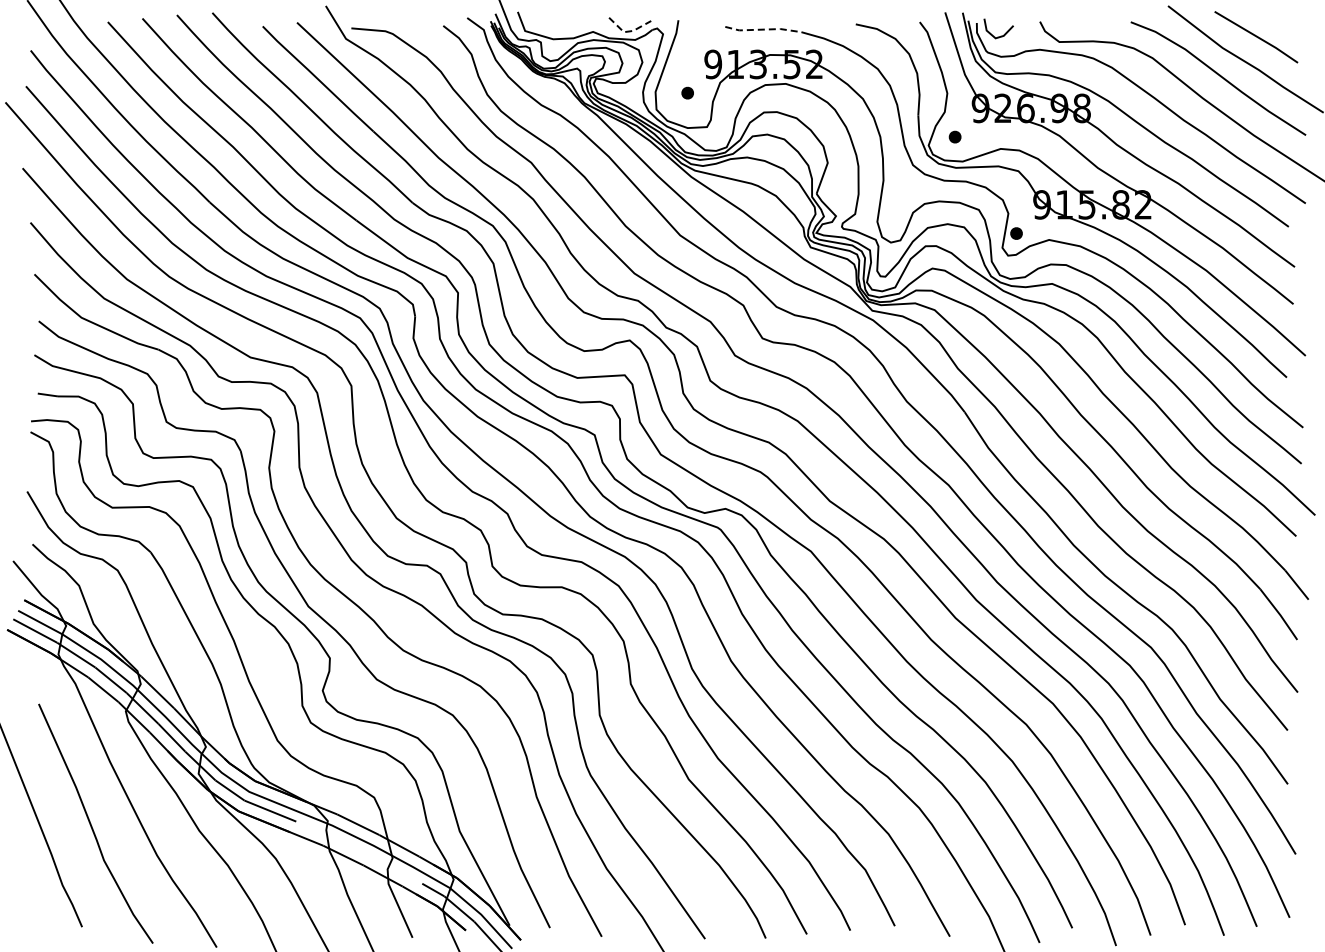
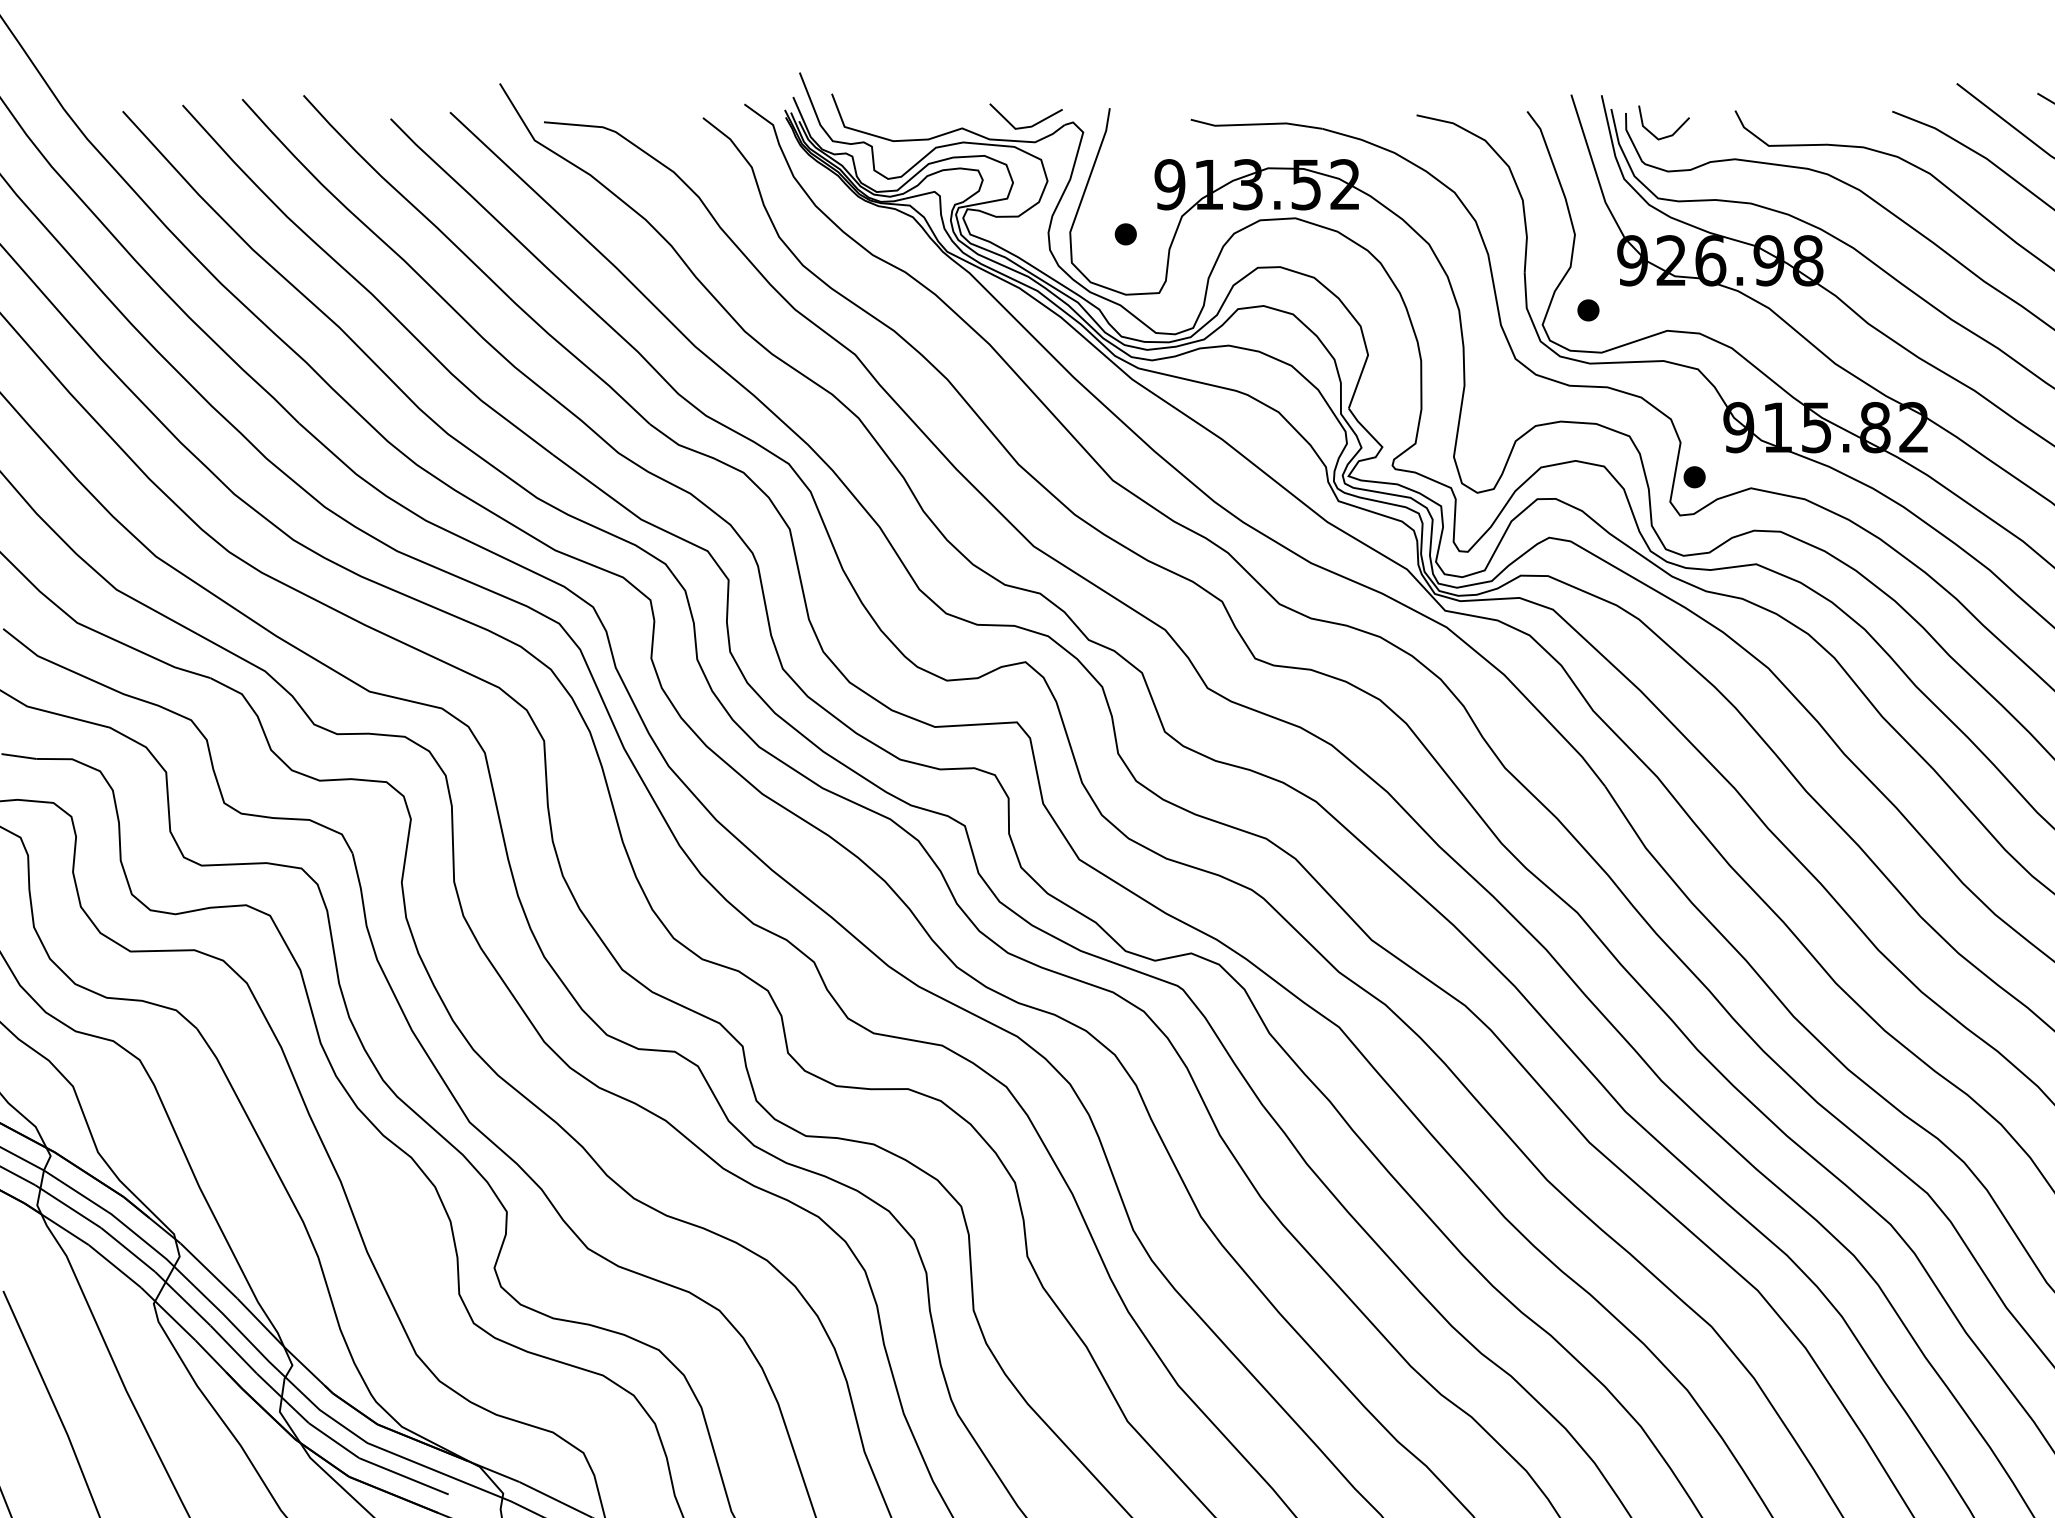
line: (763, 29) -> (1256, 124), dashed -> solid
line: (628, 31) -> (1023, 127), dashed -> solid

